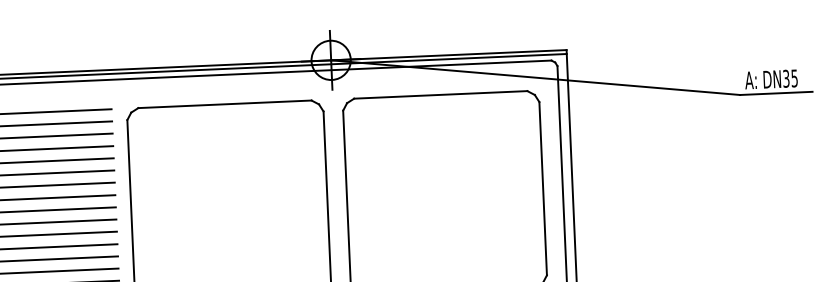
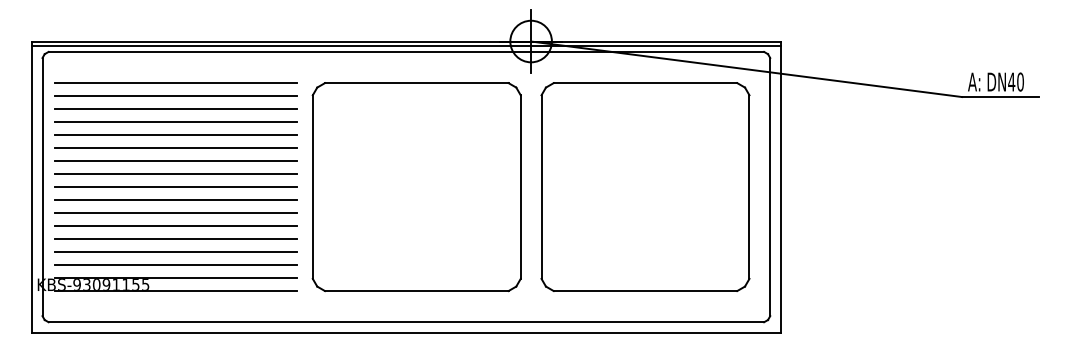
text: (789, 78) -> (1015, 81), DN35 -> DN40

